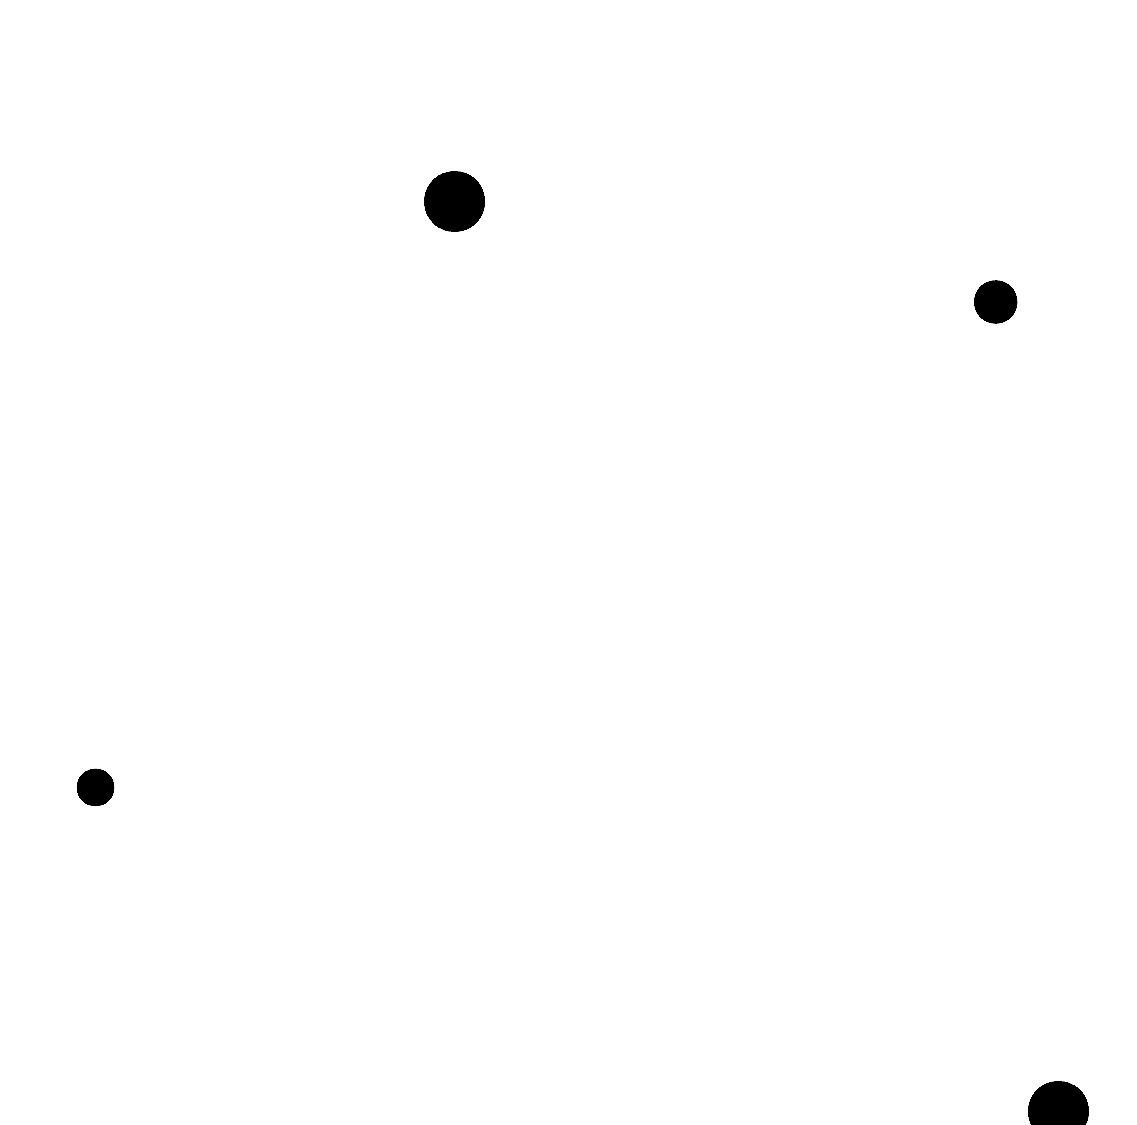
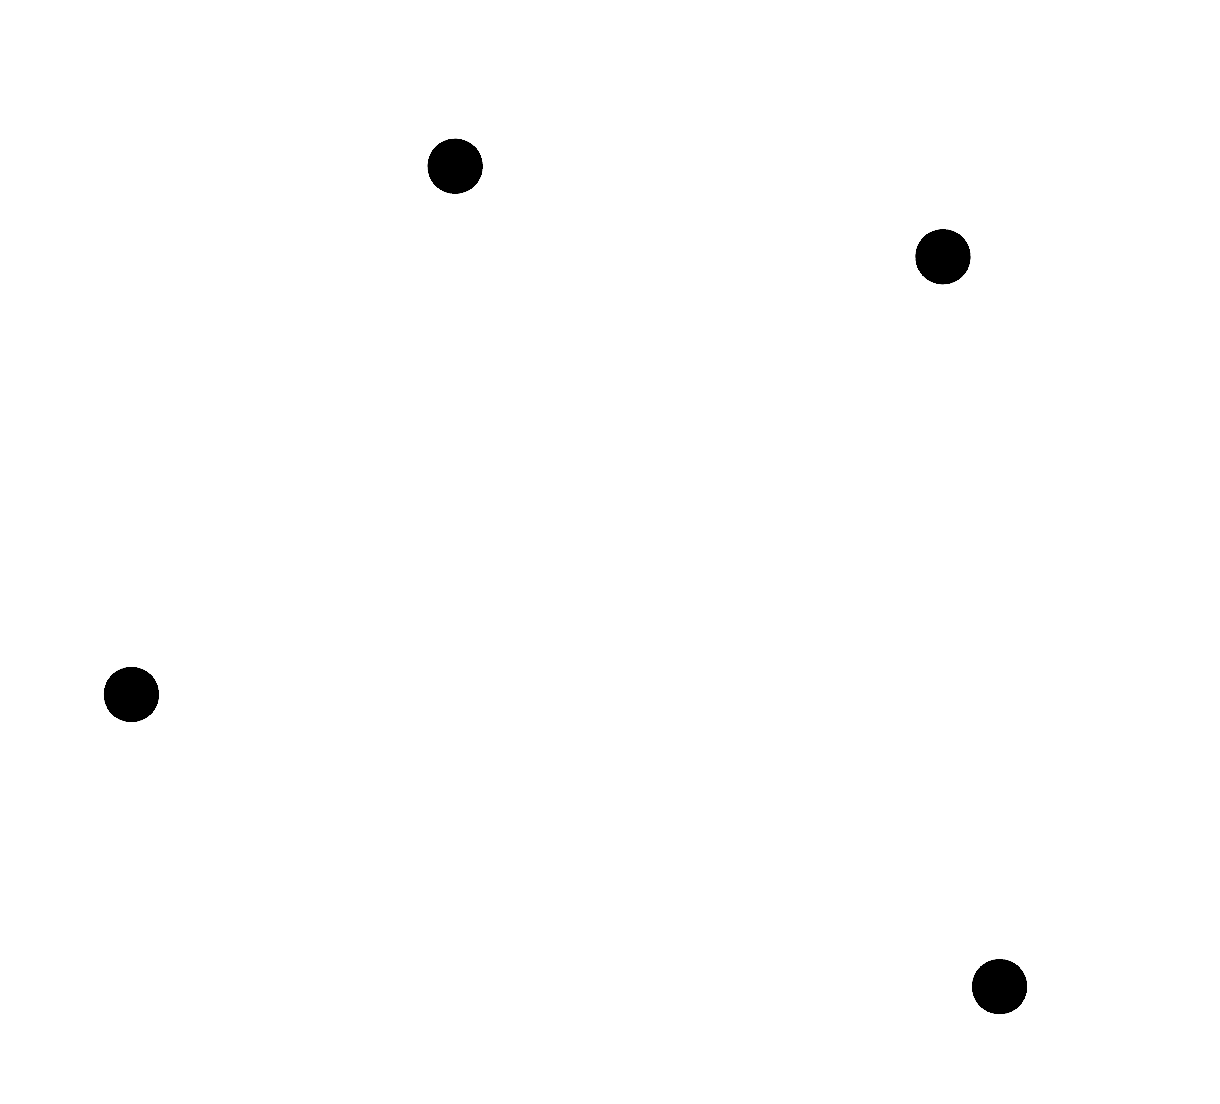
part: (995, 301) -> (942, 256), size x1.43
part: (95, 787) -> (131, 694), size x1.67

